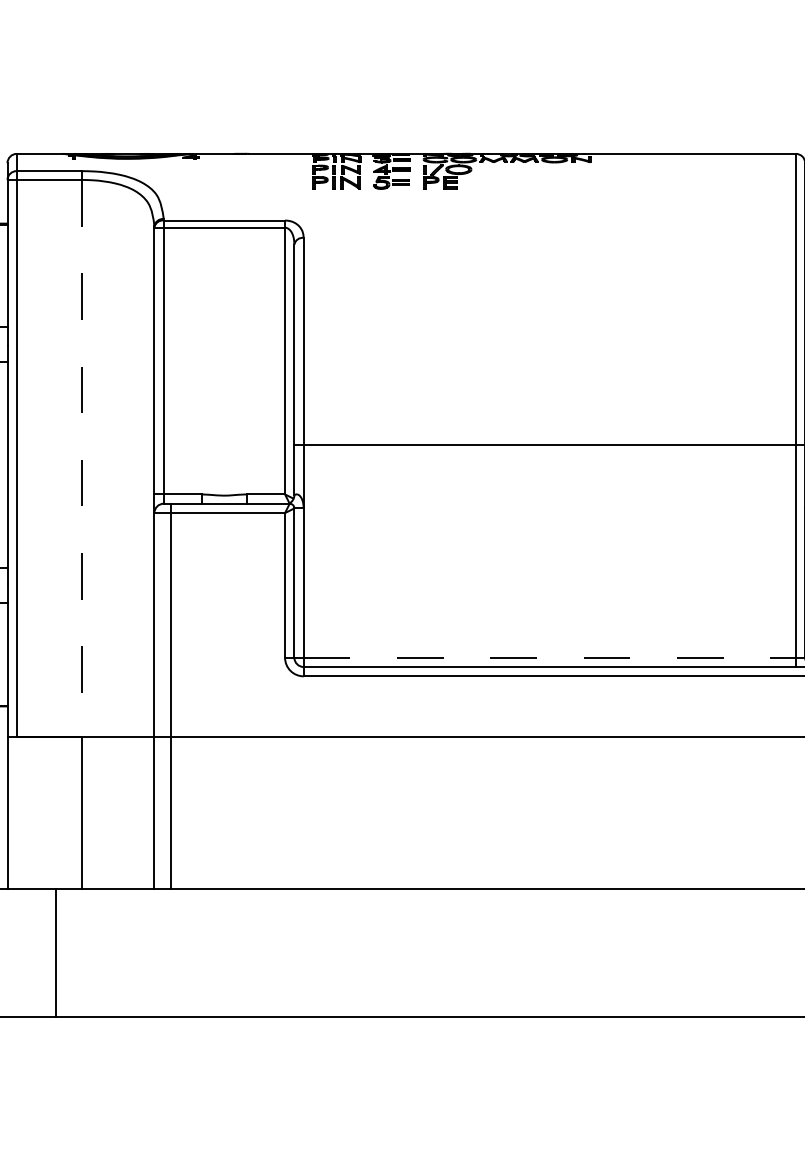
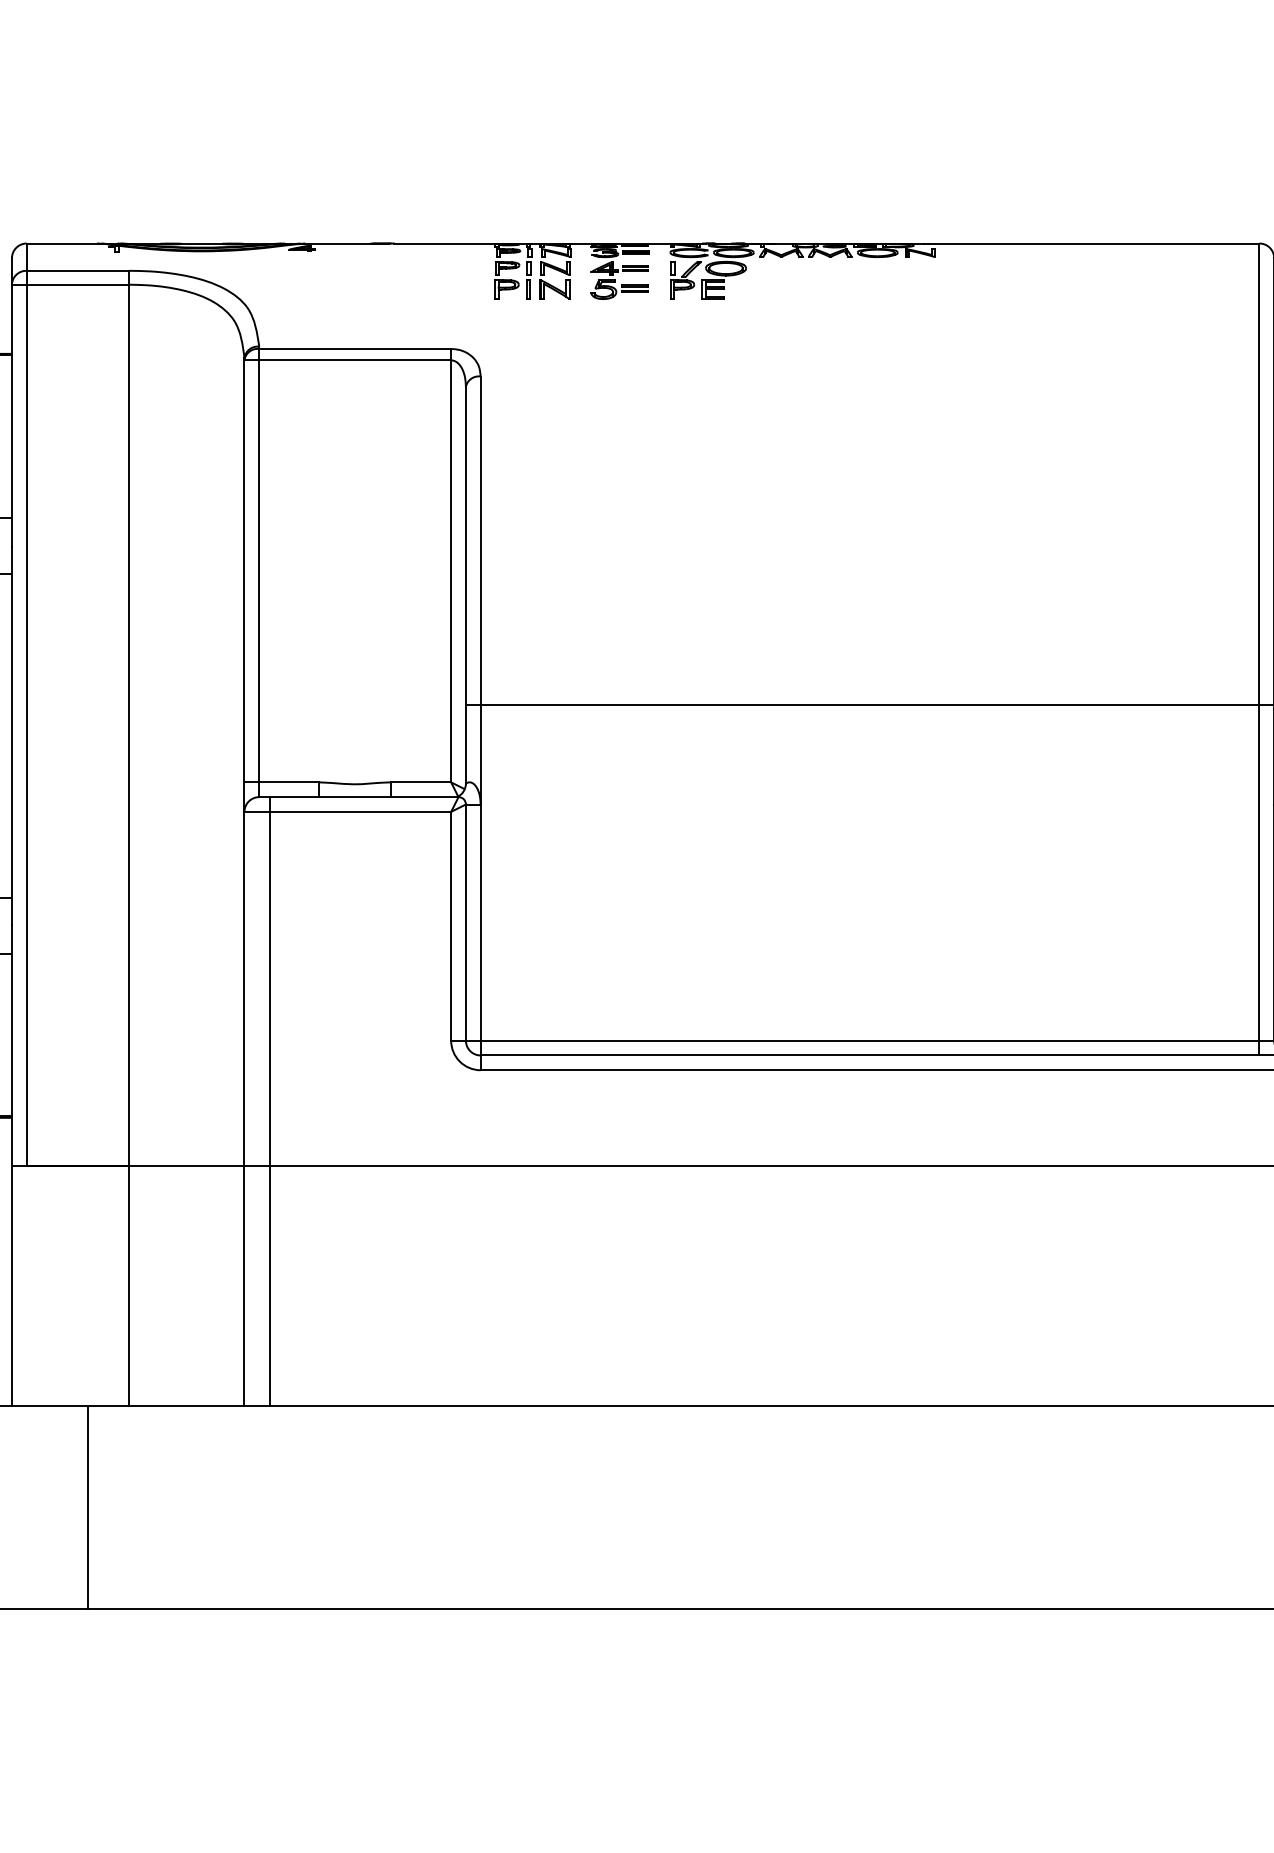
line: (81, 458) -> (129, 725), dashed -> solid
line: (550, 657) -> (871, 1040), dashed -> solid

